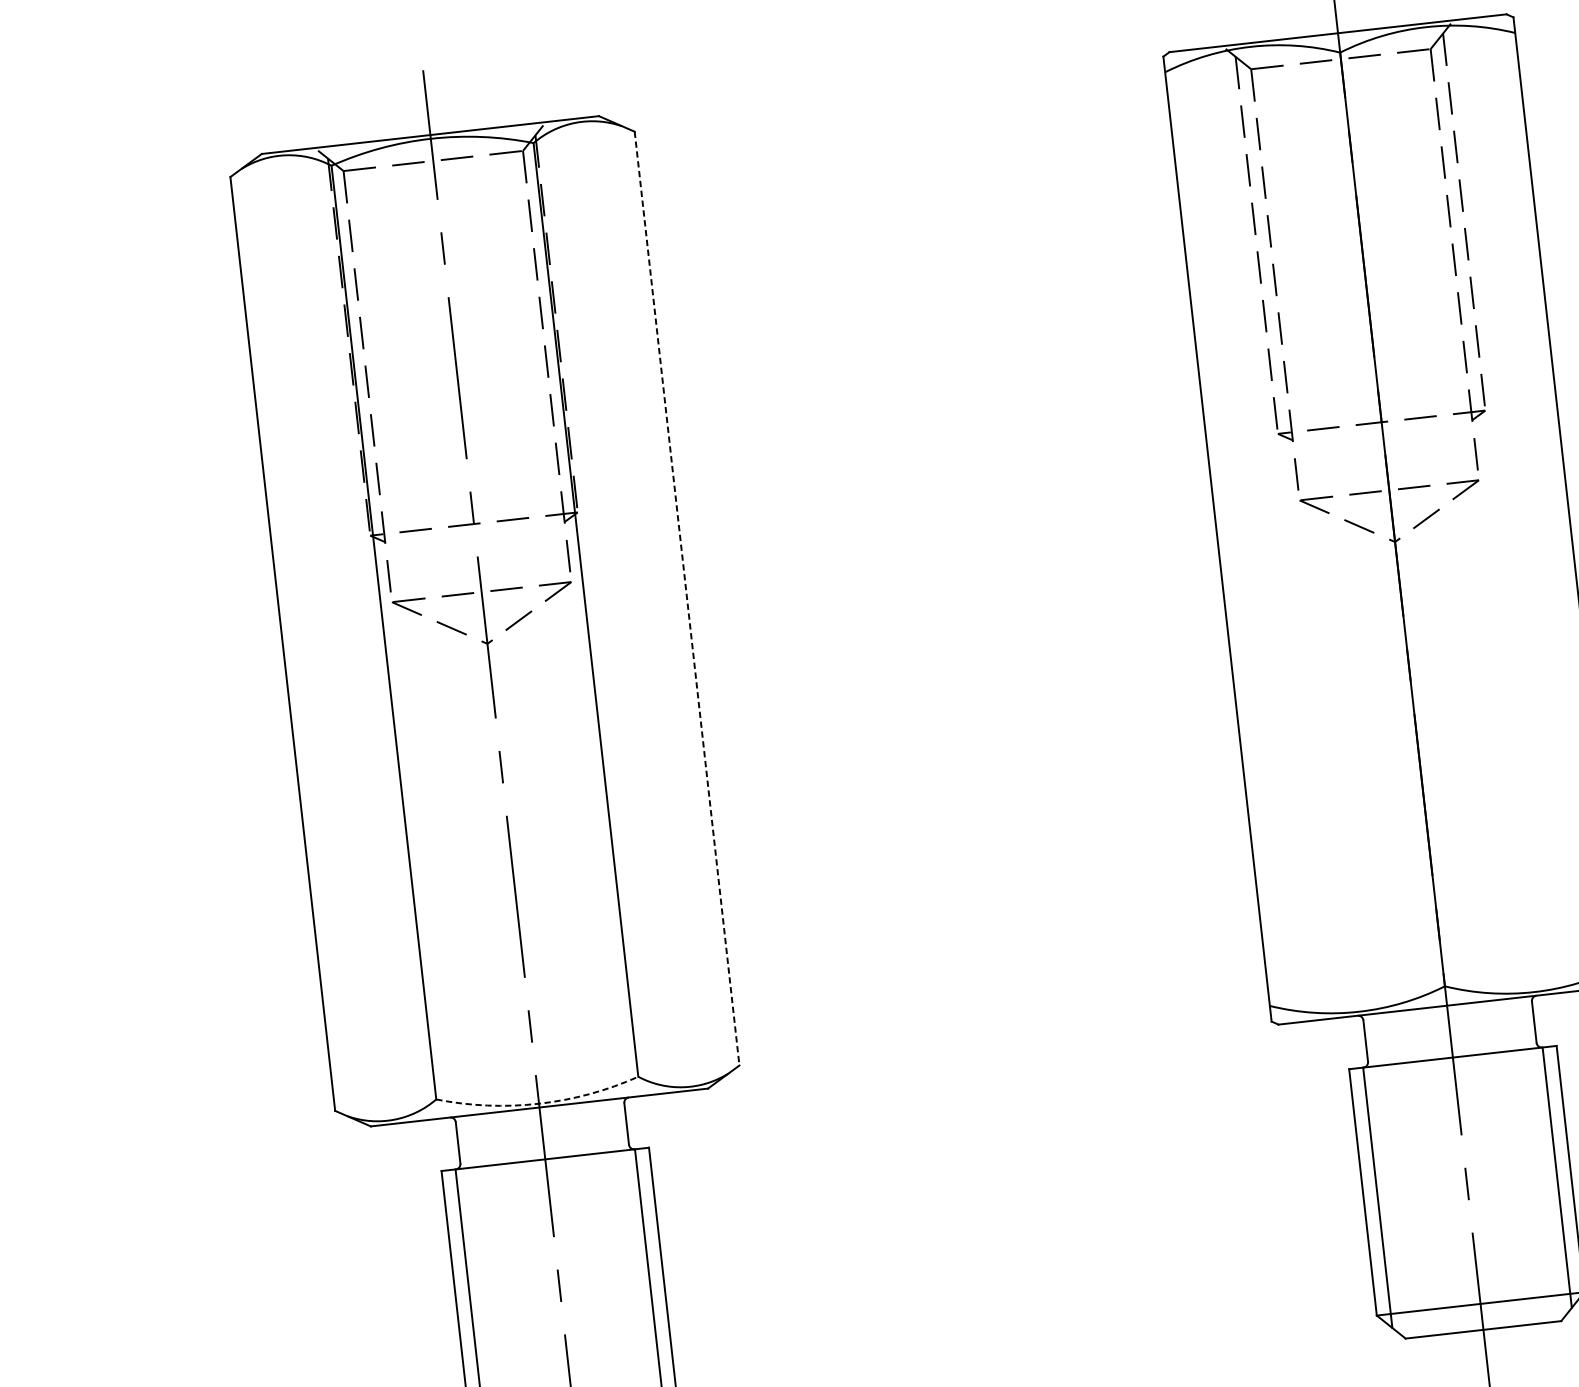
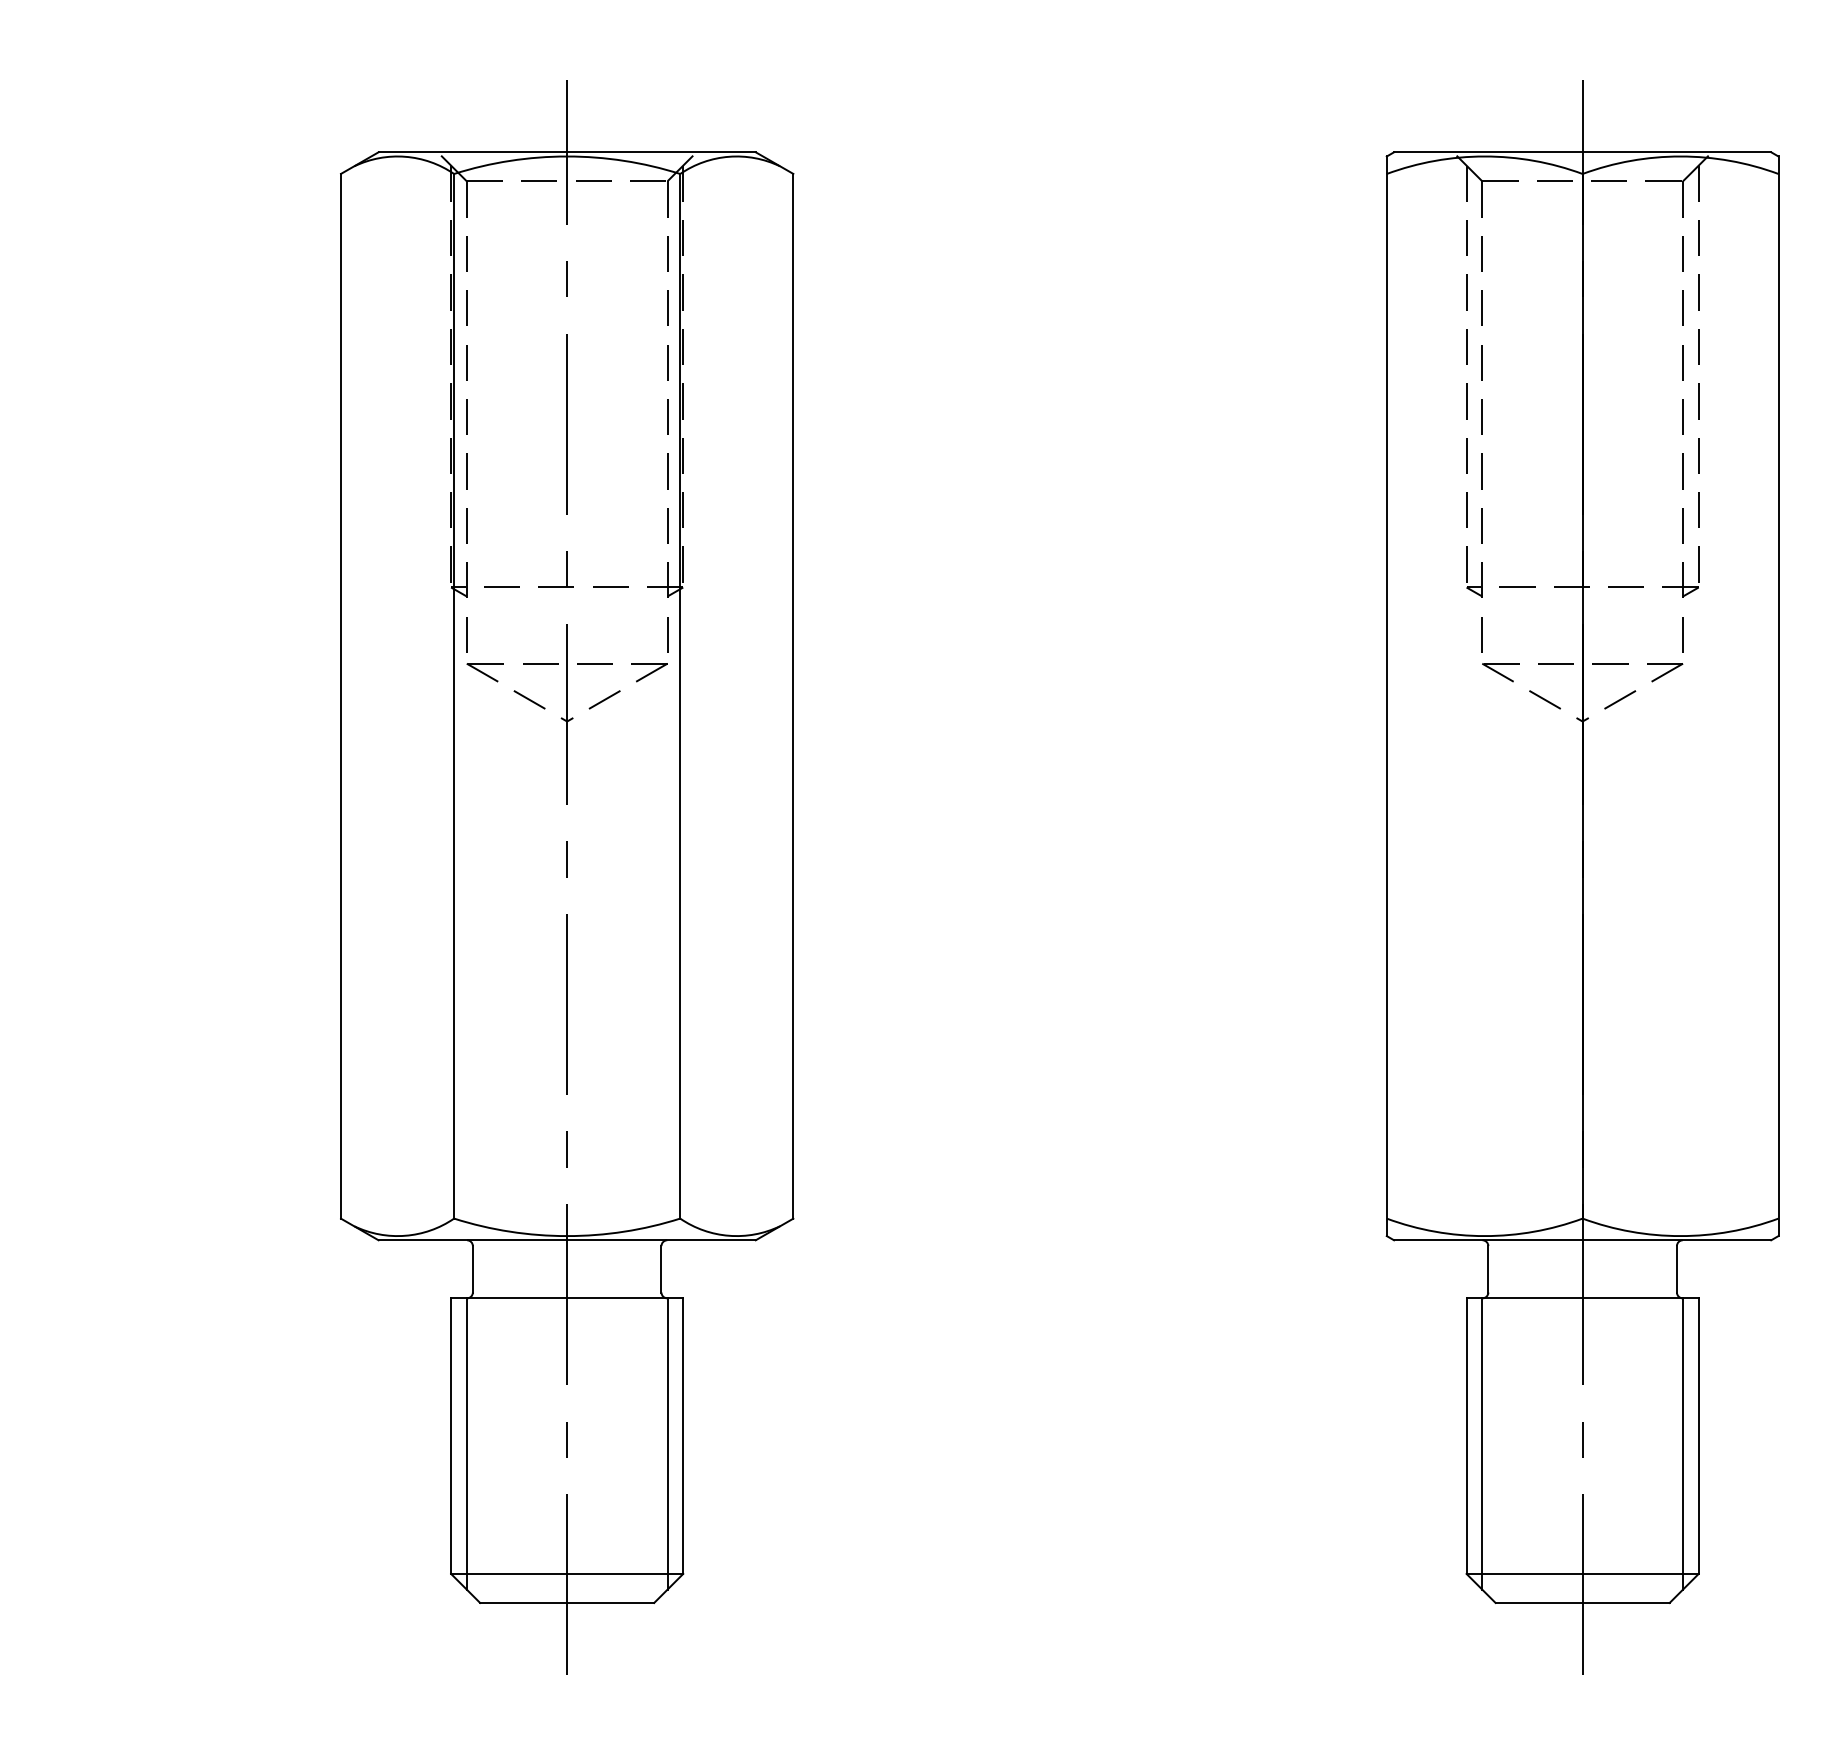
line: (687, 598) -> (793, 696), dashed -> solid
arc: (539, 1104) -> (567, 1236), dashed -> solid

